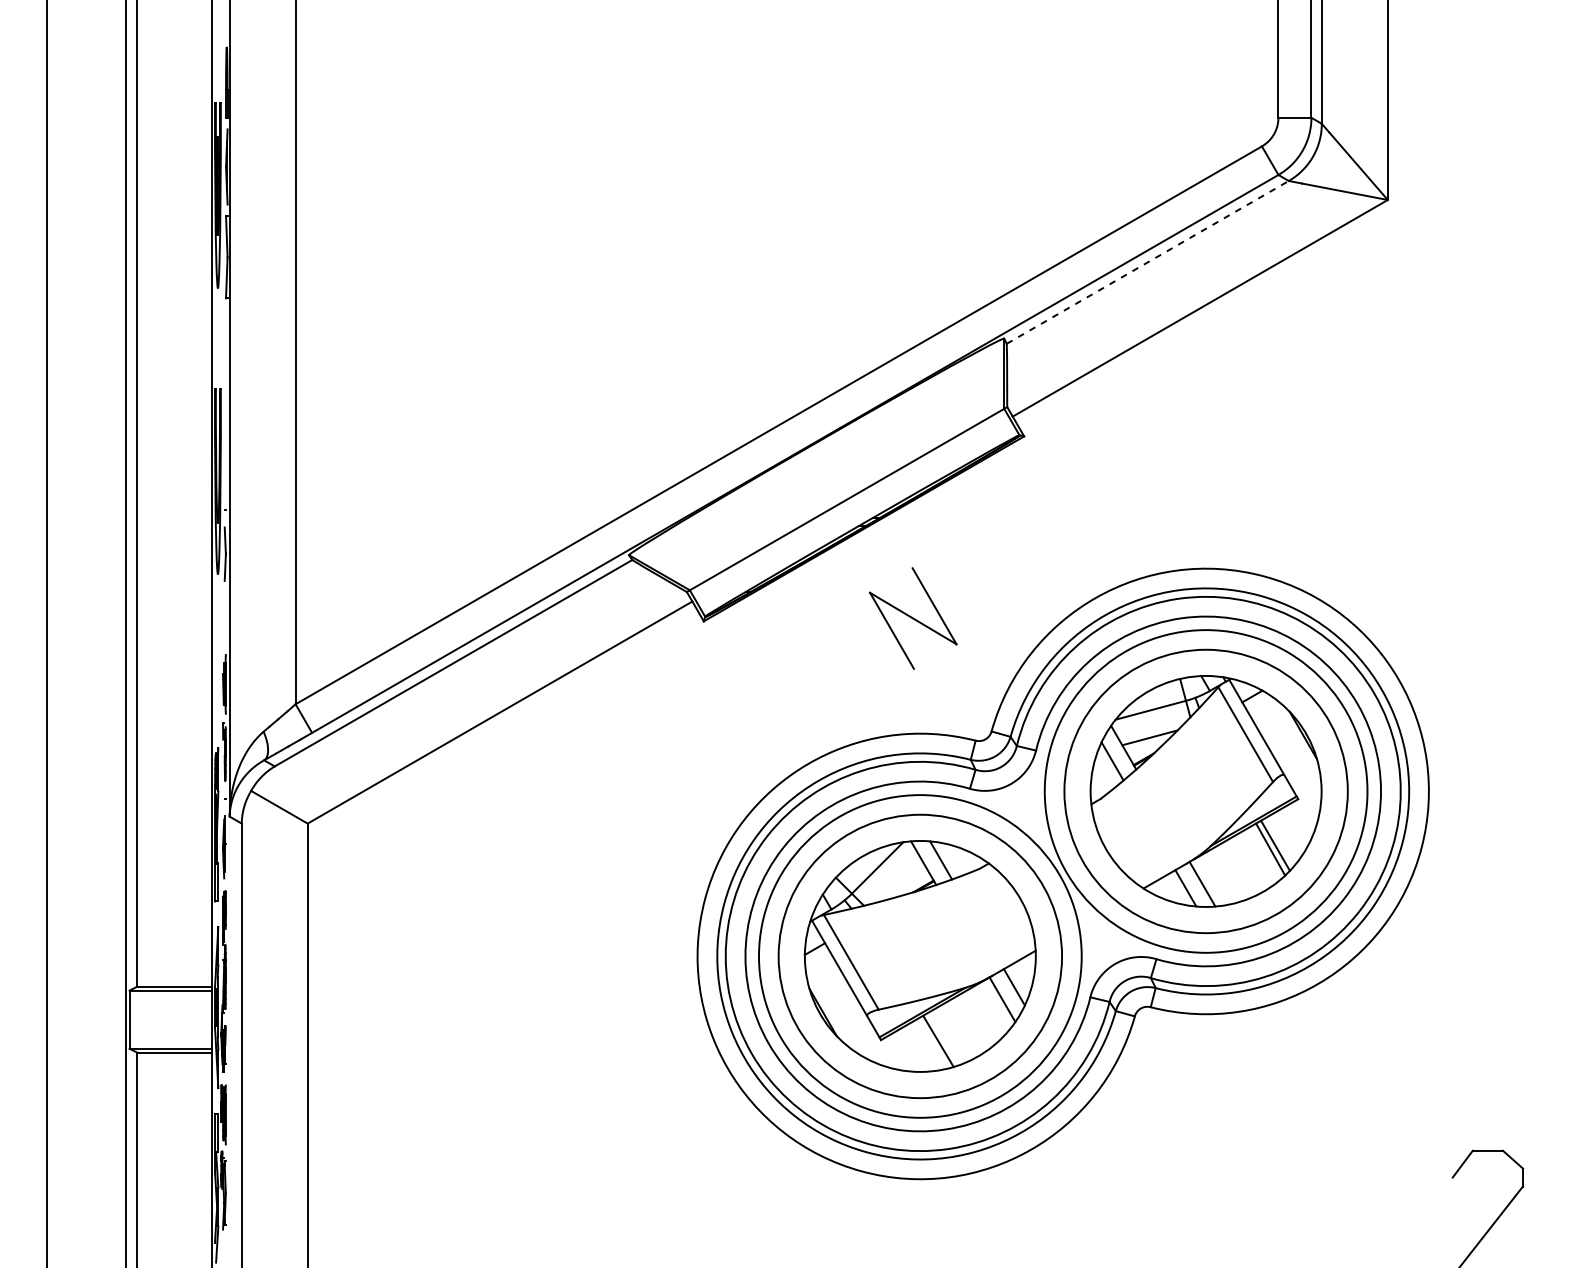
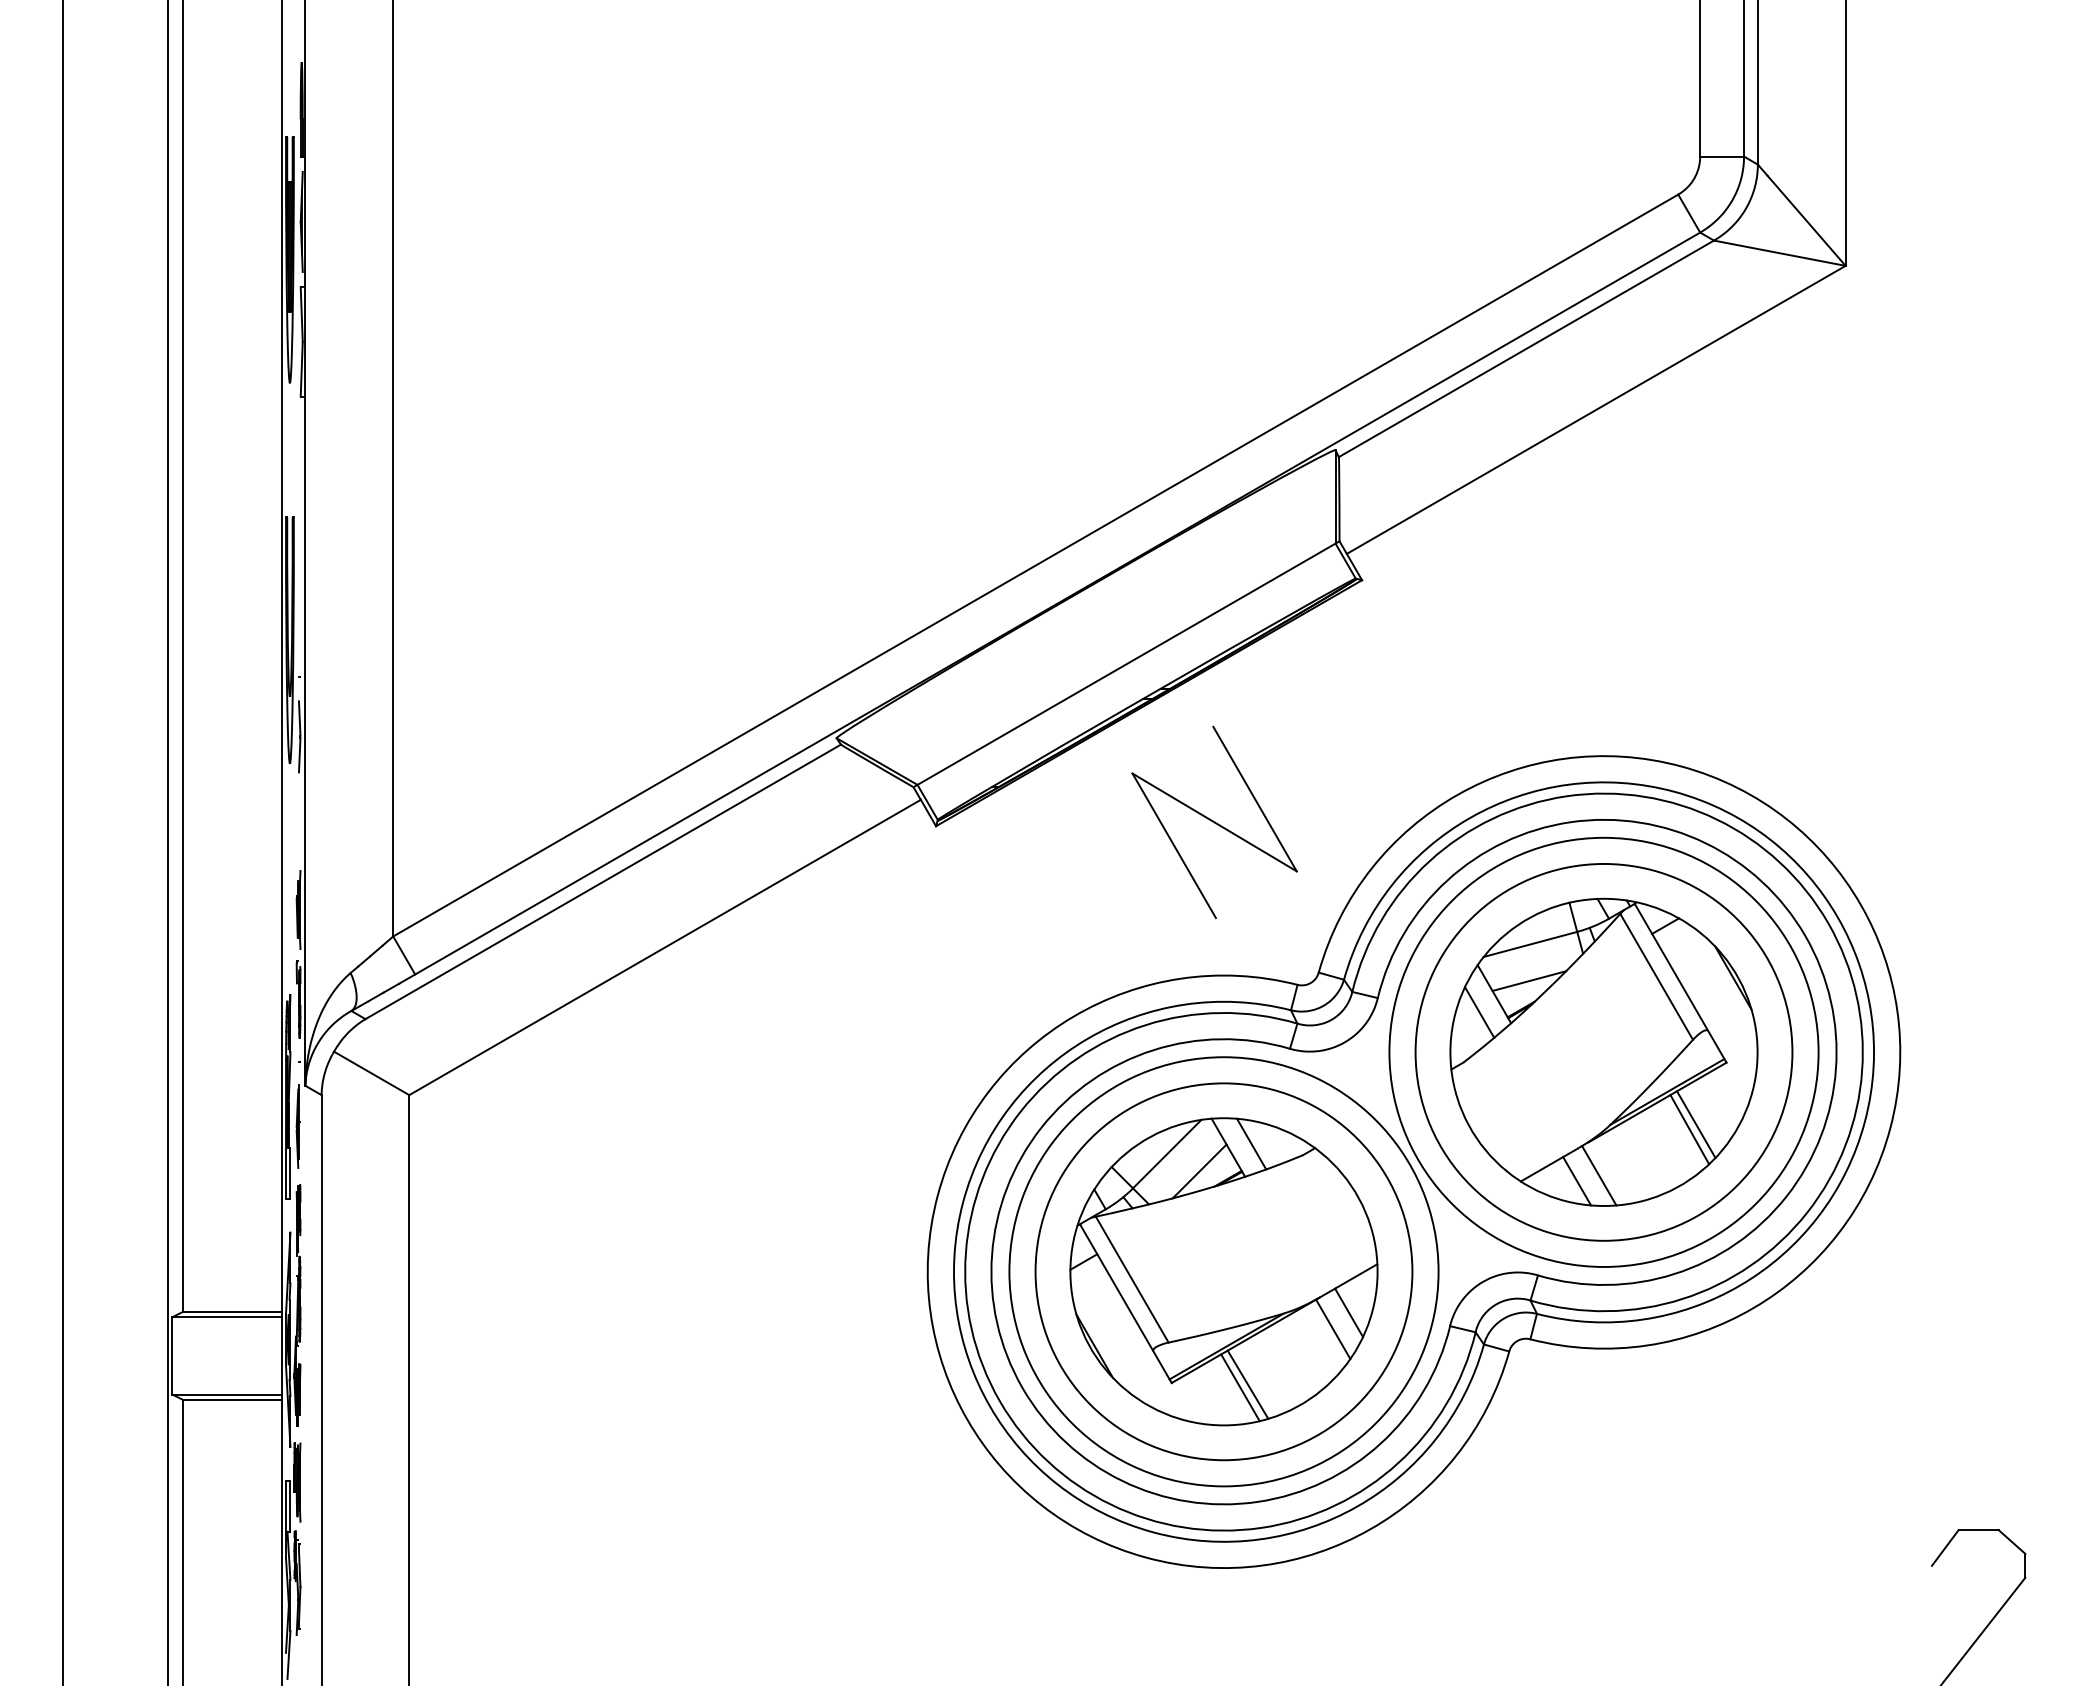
line: (1147, 262) -> (1526, 348), dashed -> solid
part: (913, 618) -> (1214, 822), size x1.43
line: (901, 881) -> (1199, 1171), added
line: (932, 1043) -> (1240, 1387), added

